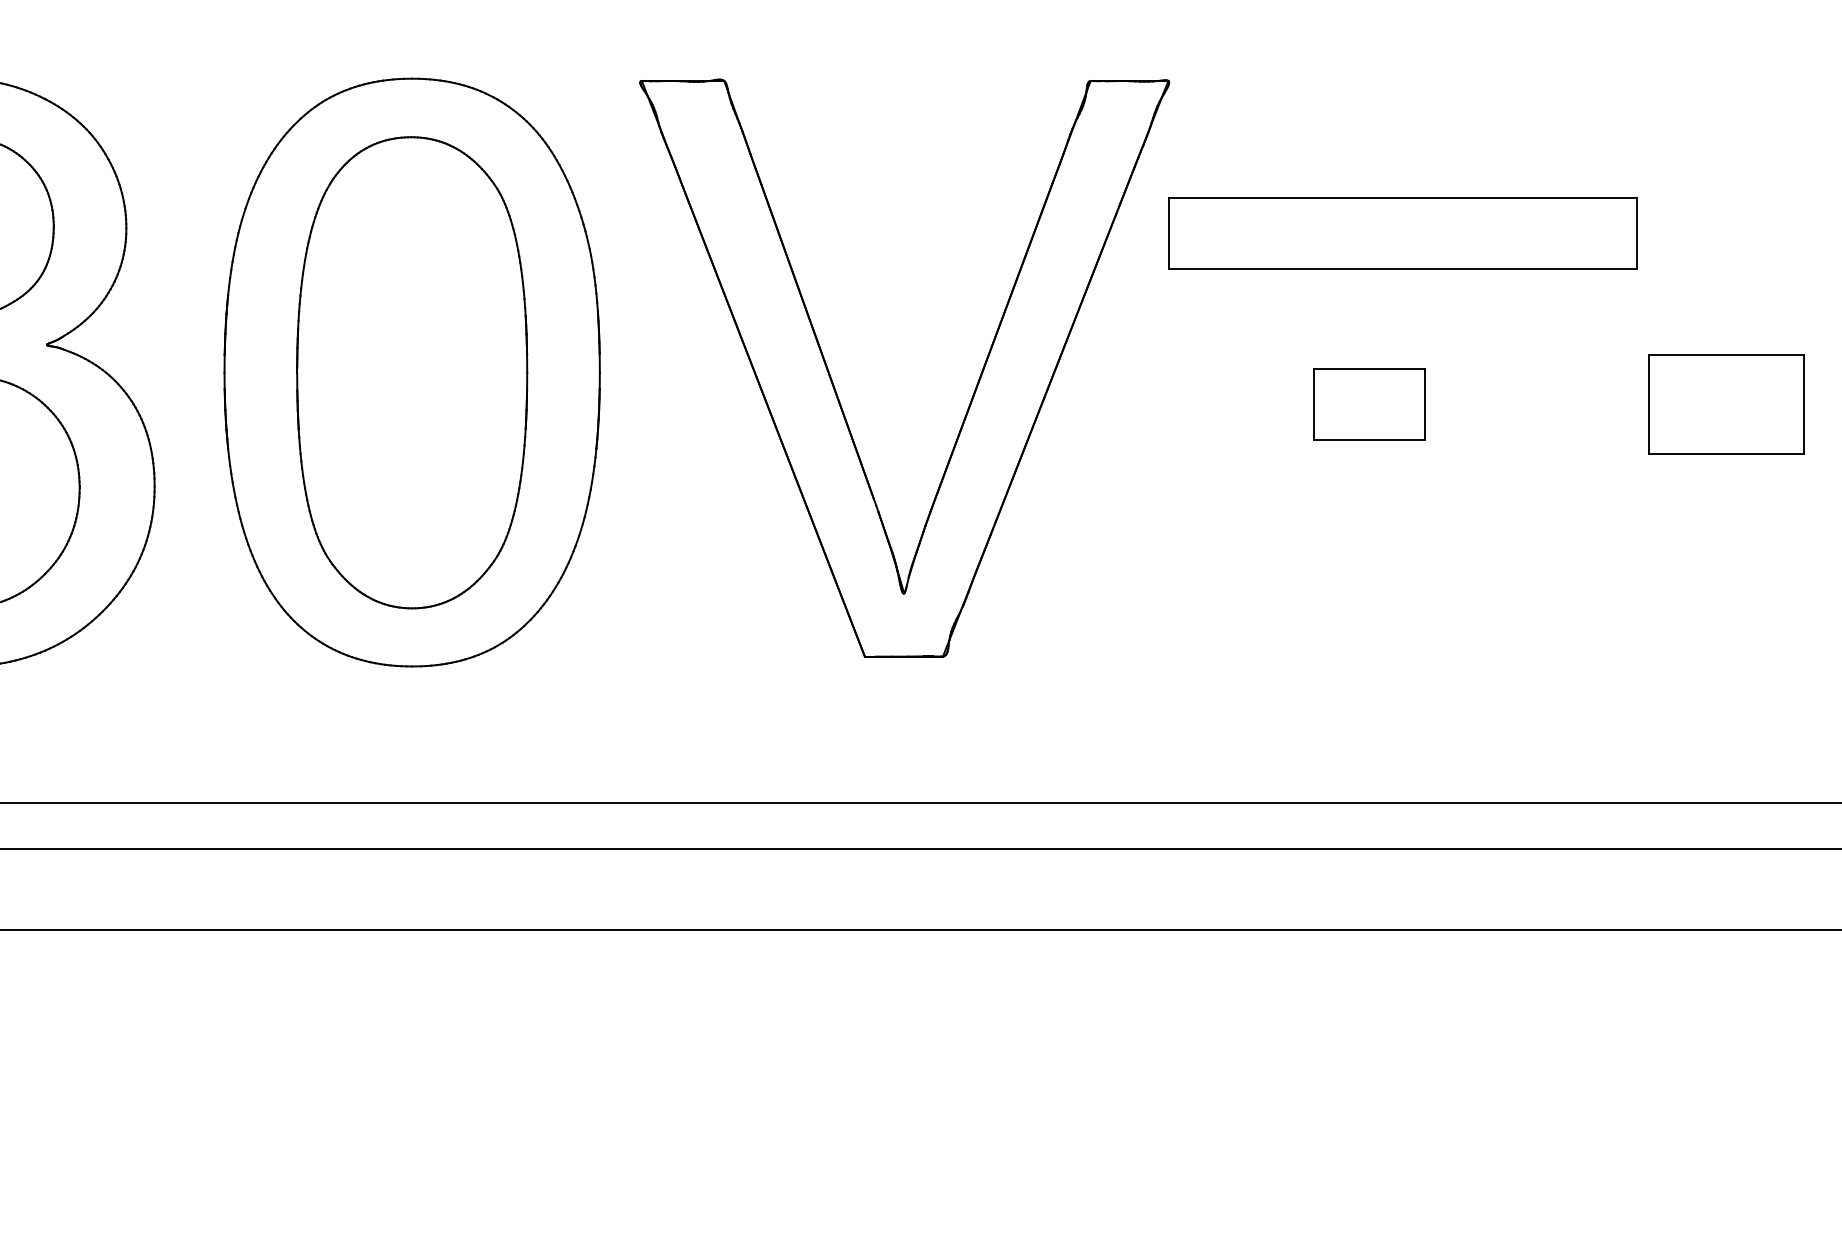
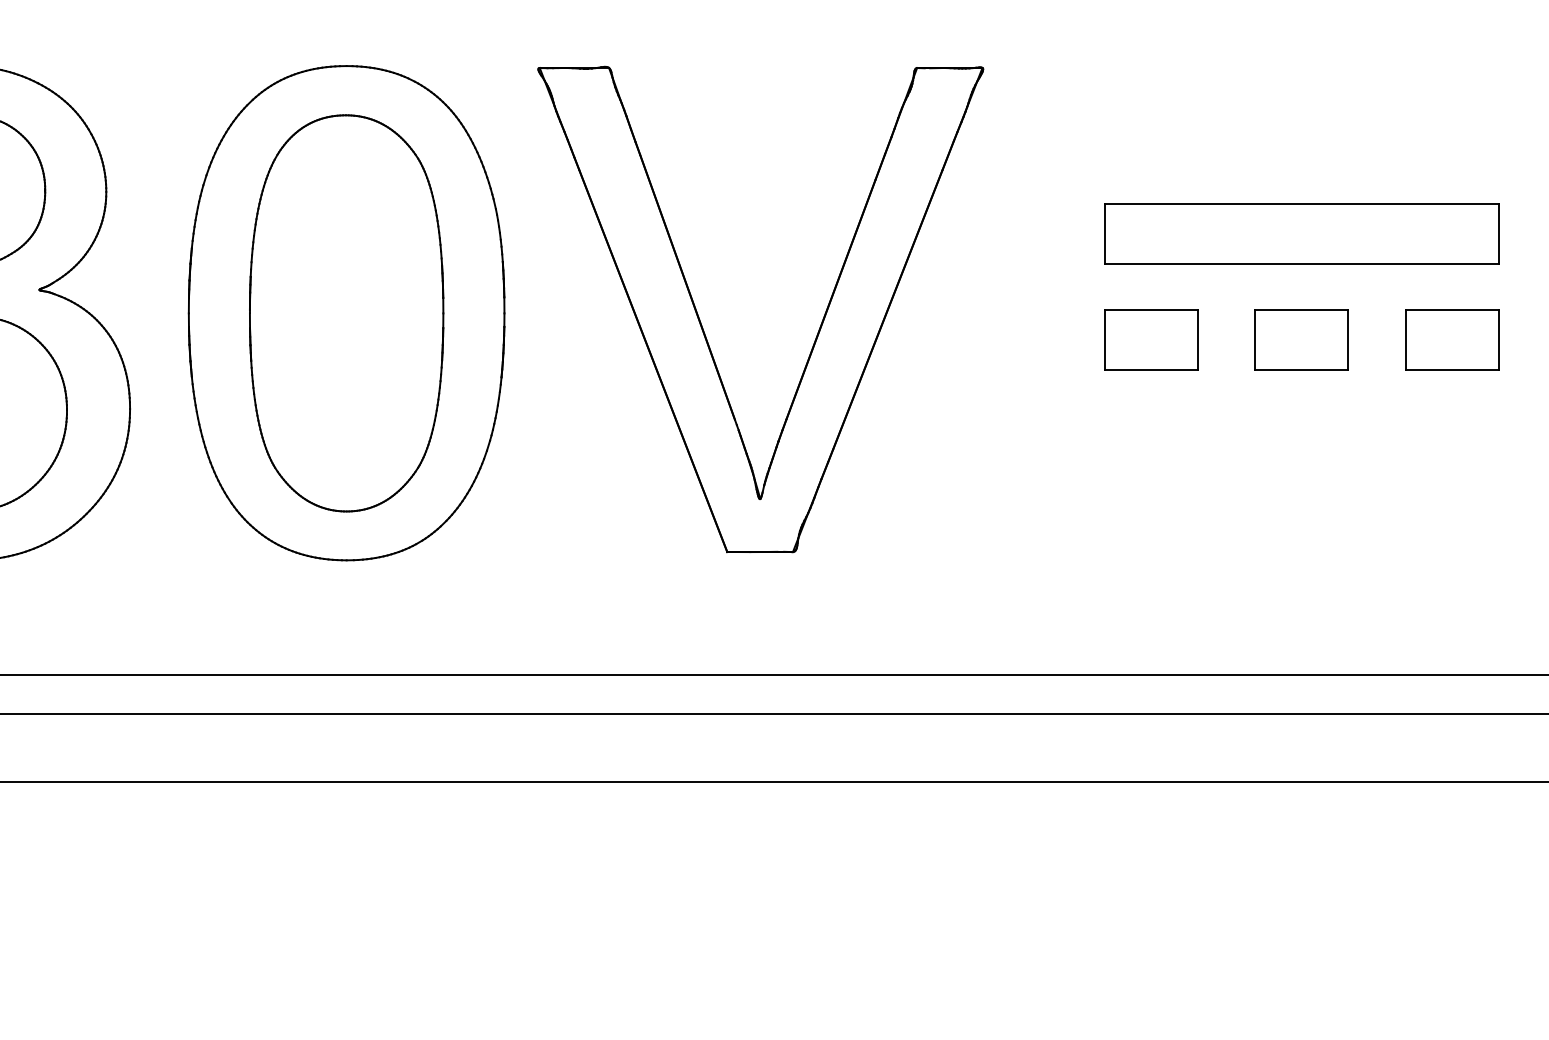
part: (1402, 233) -> (1301, 234), moved
part: (1548, 404) -> (1302, 340), added
part: (1726, 404) -> (1451, 340), size x0.71

